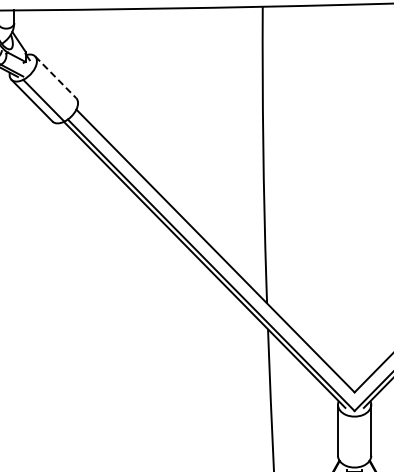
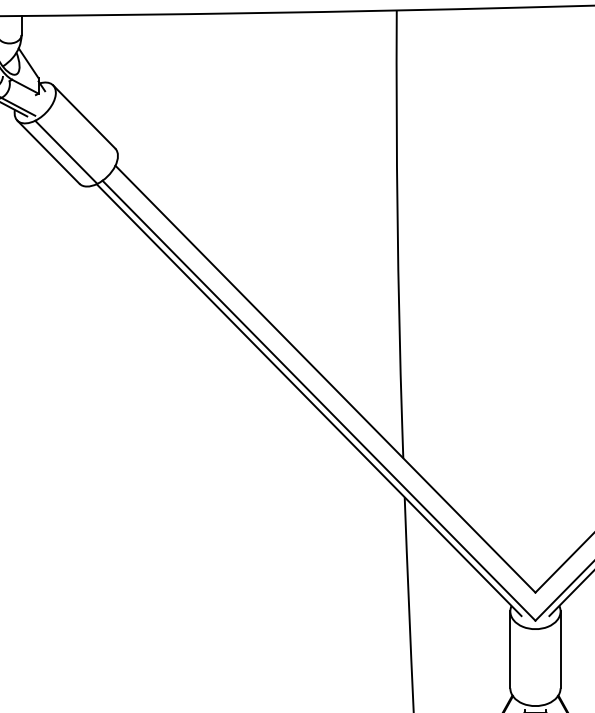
line: (56, 77) -> (85, 117), dashed -> solid

